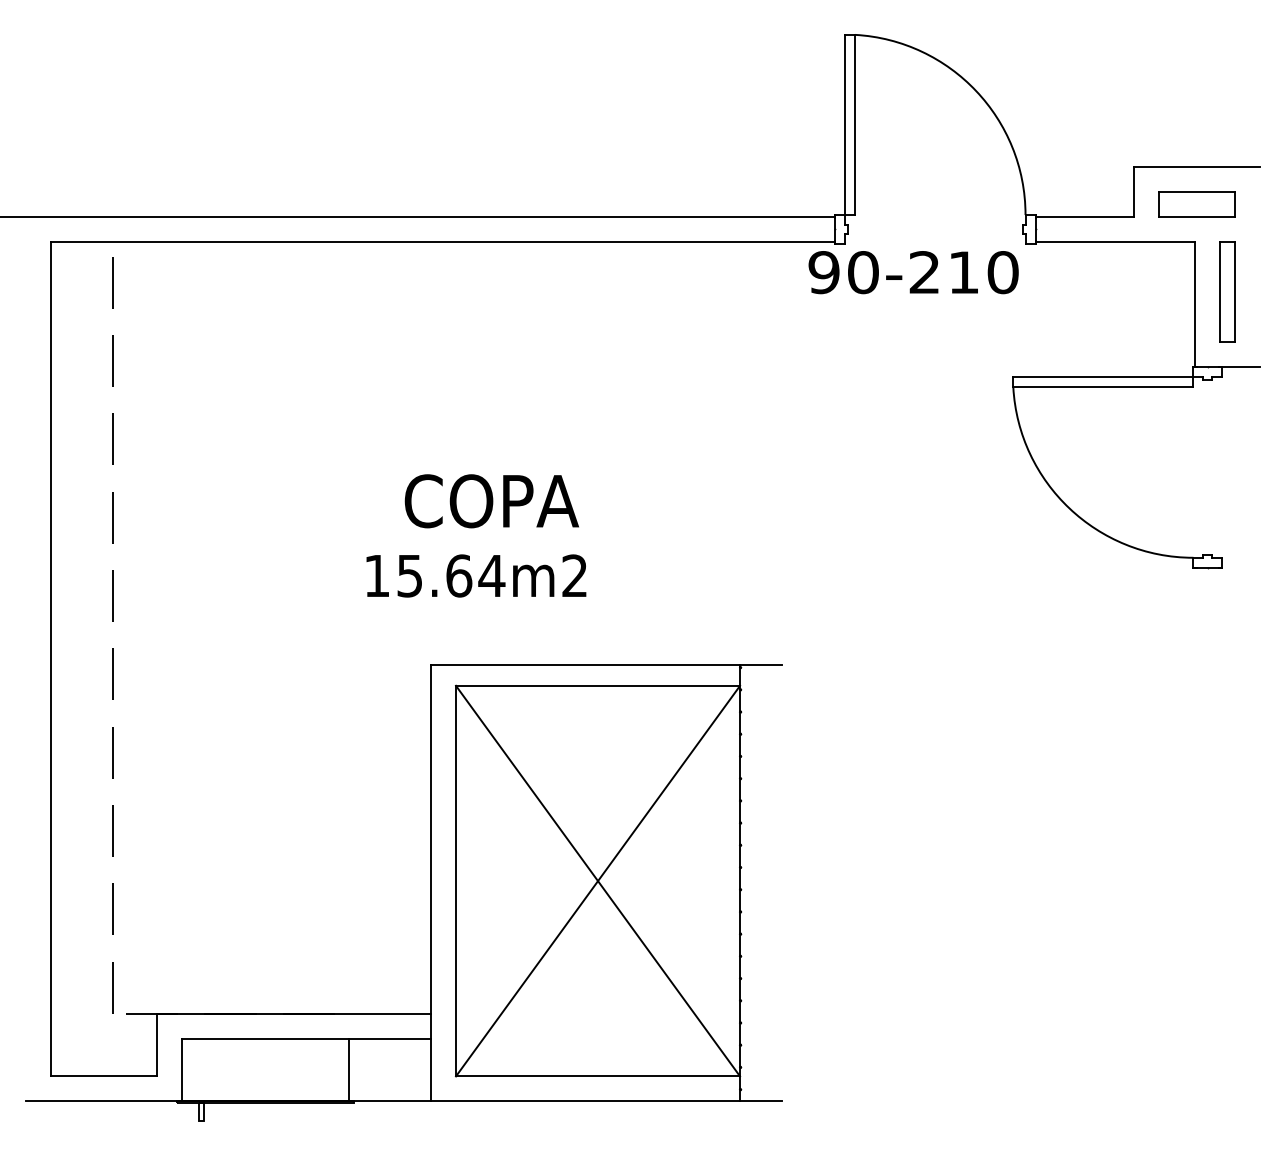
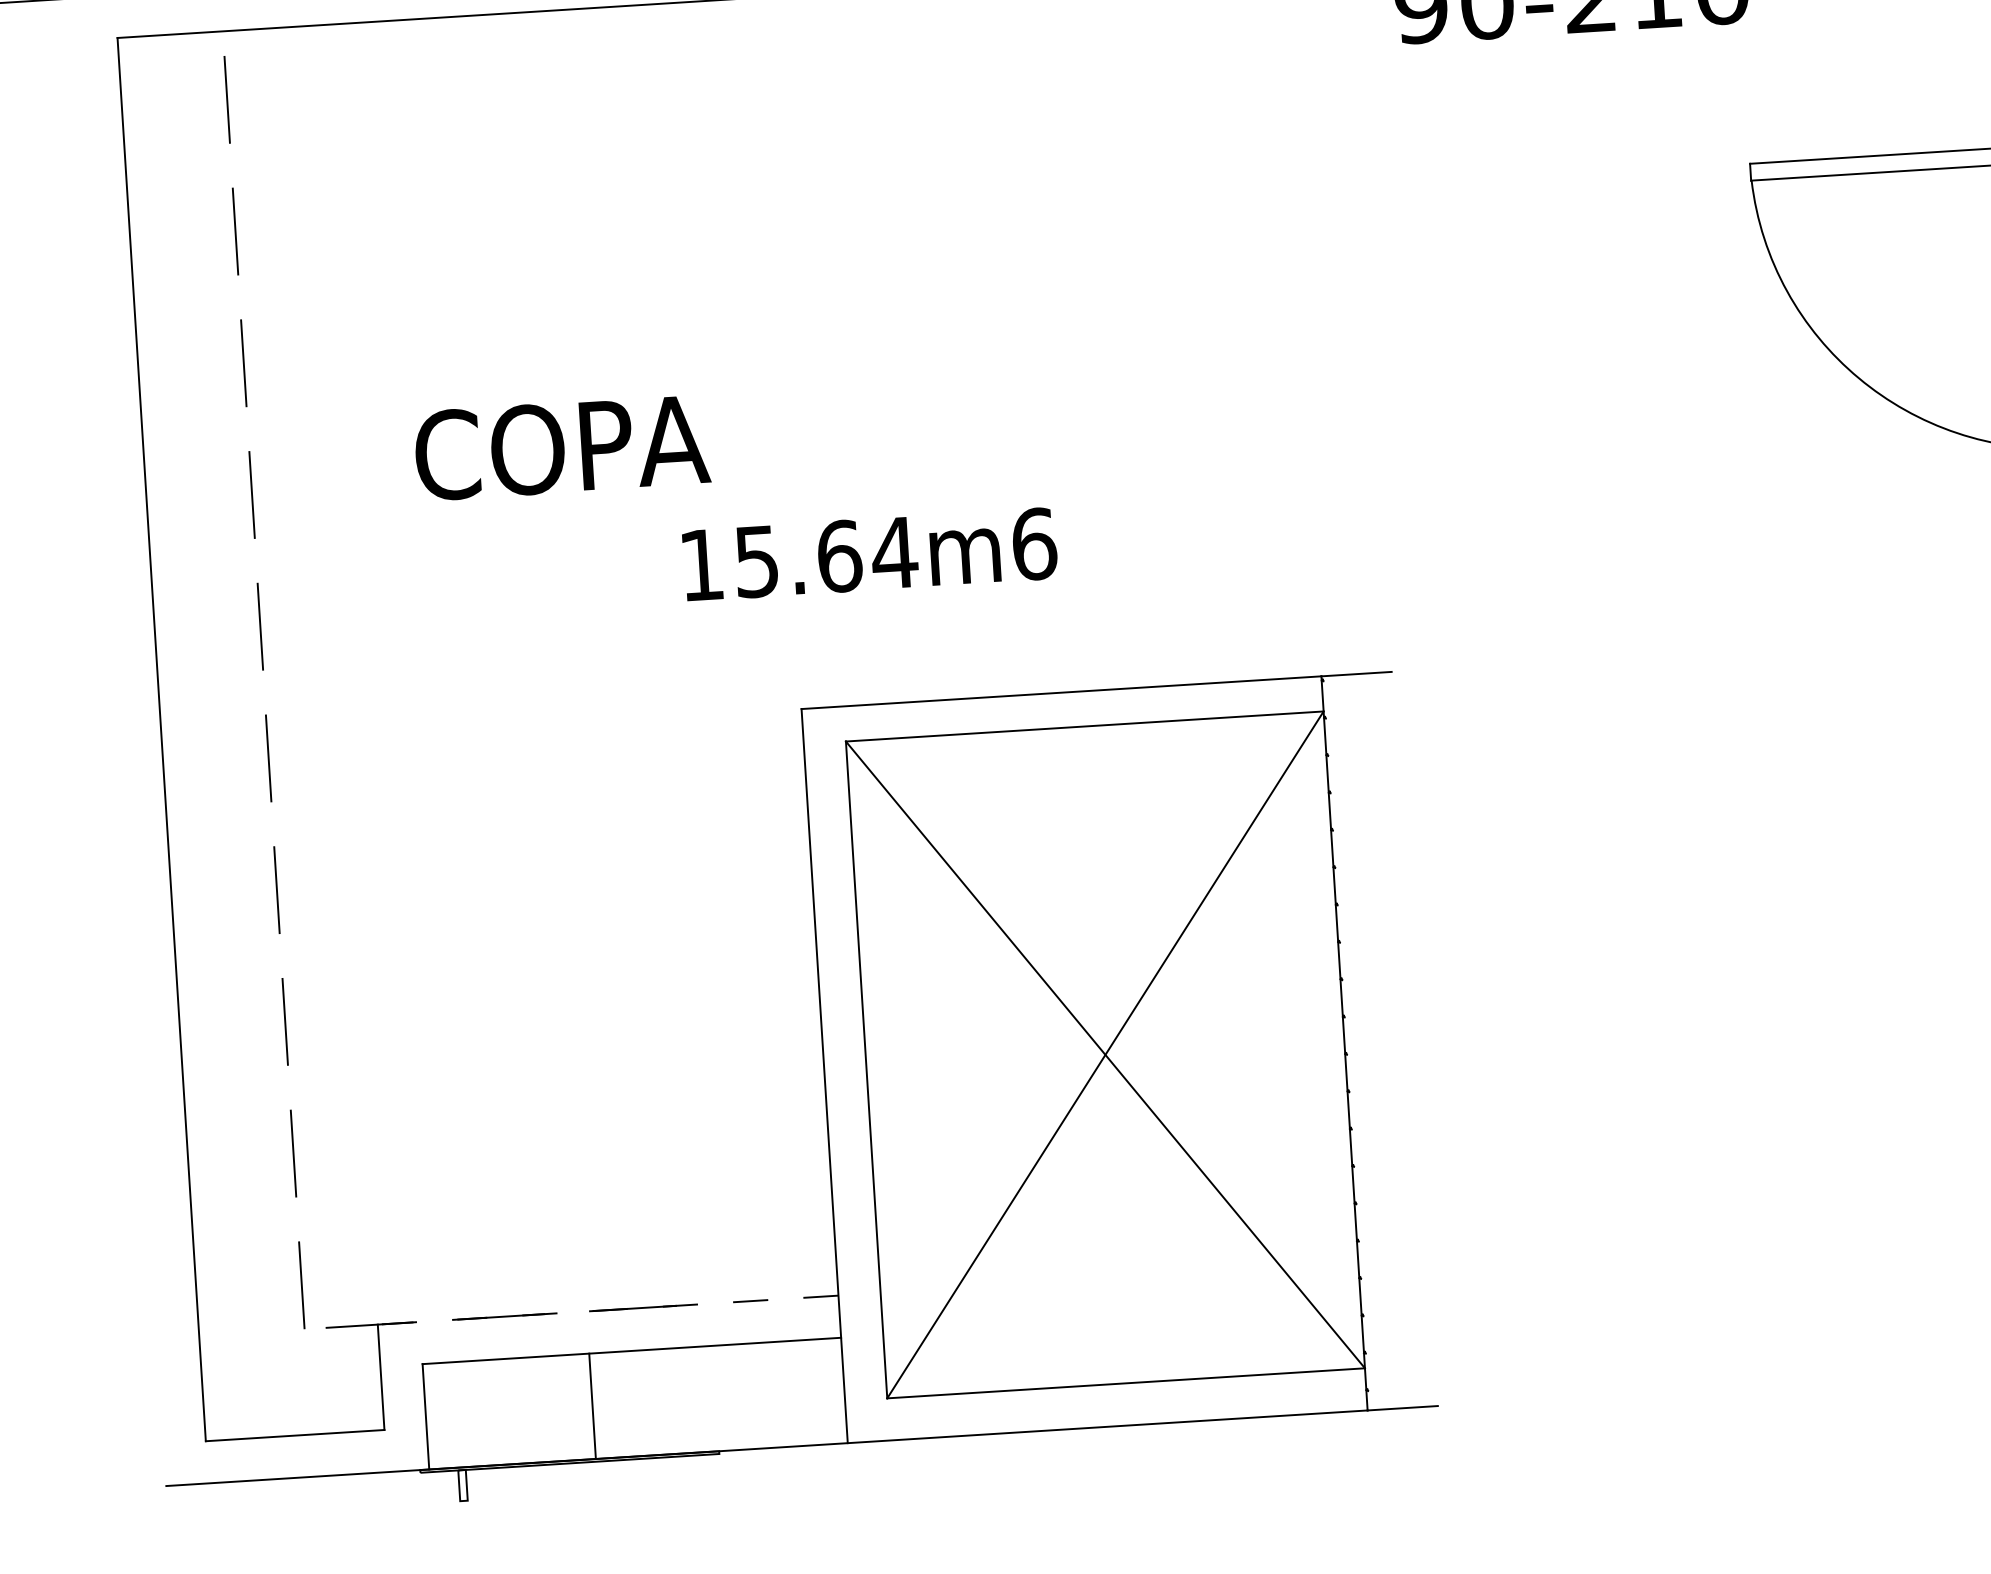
text: (491, 501) -> (561, 448), moved
text: (575, 575) -> (1035, 543), 15.64m2 -> 15.64m6
line: (293, 1013) -> (607, 1309), solid -> dashed
line: (349, 1069) -> (593, 1405), moved

